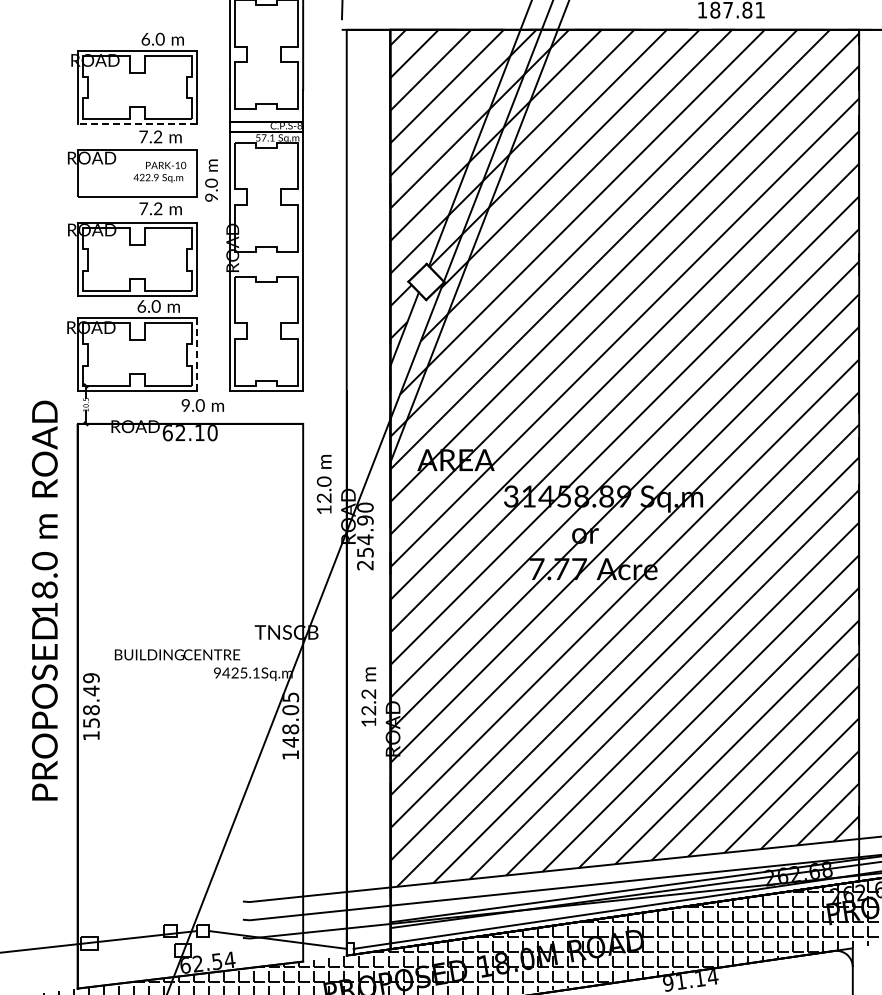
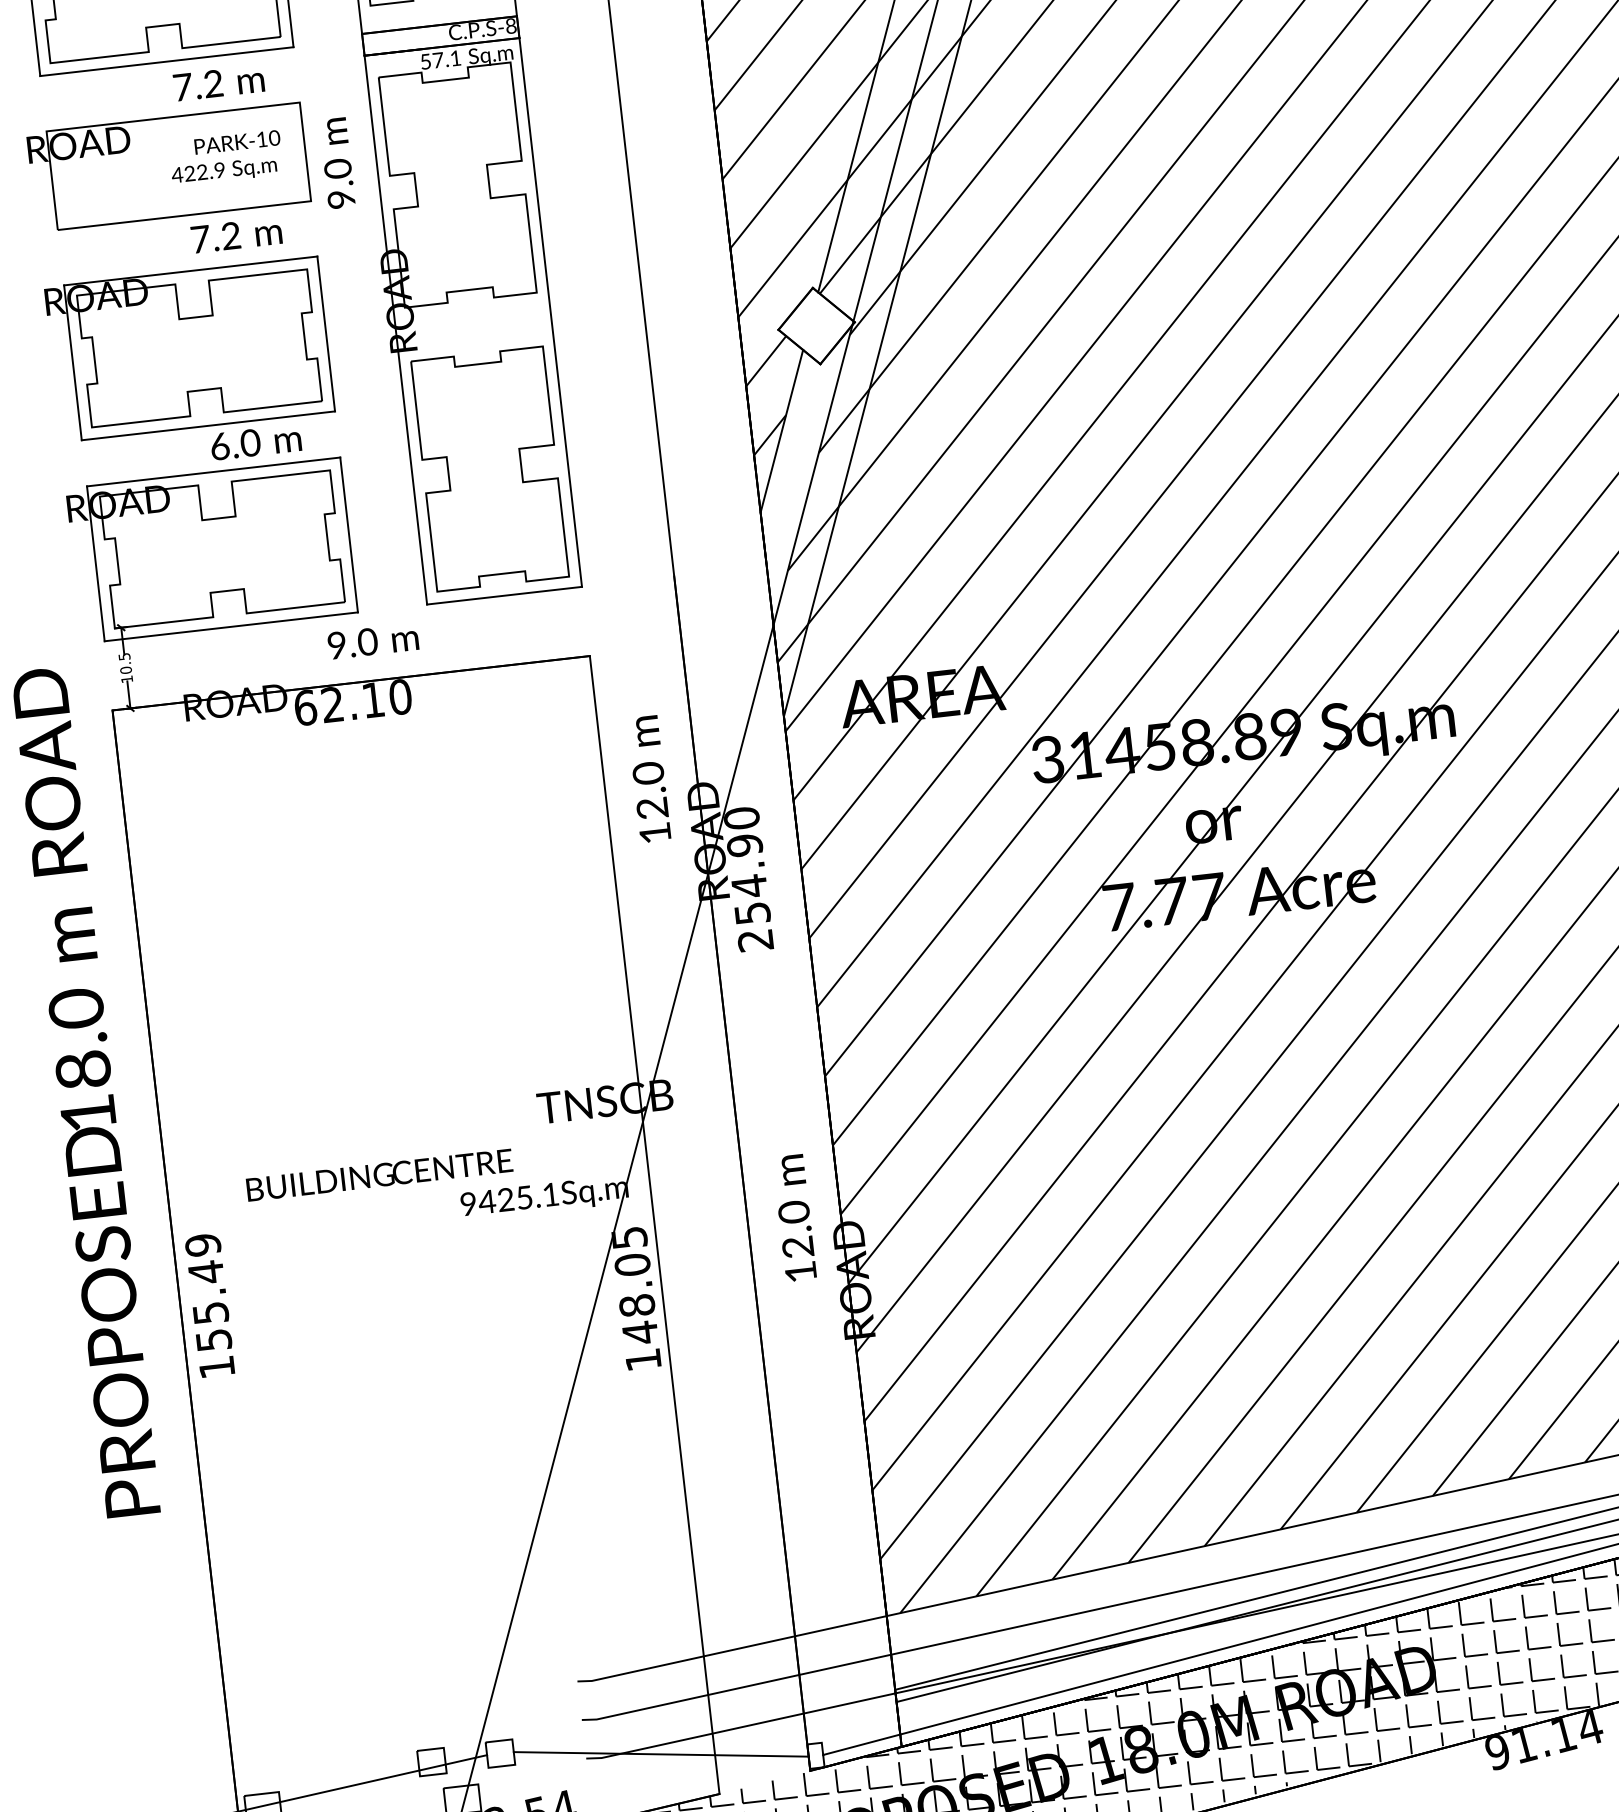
line: (137, 124) -> (167, 62), dashed -> solid
line: (197, 354) -> (349, 534), dashed -> solid
text: (369, 694) -> (795, 1212), 12.2 -> 12.0
text: (91, 710) -> (211, 1313), 158.49 -> 155.49

